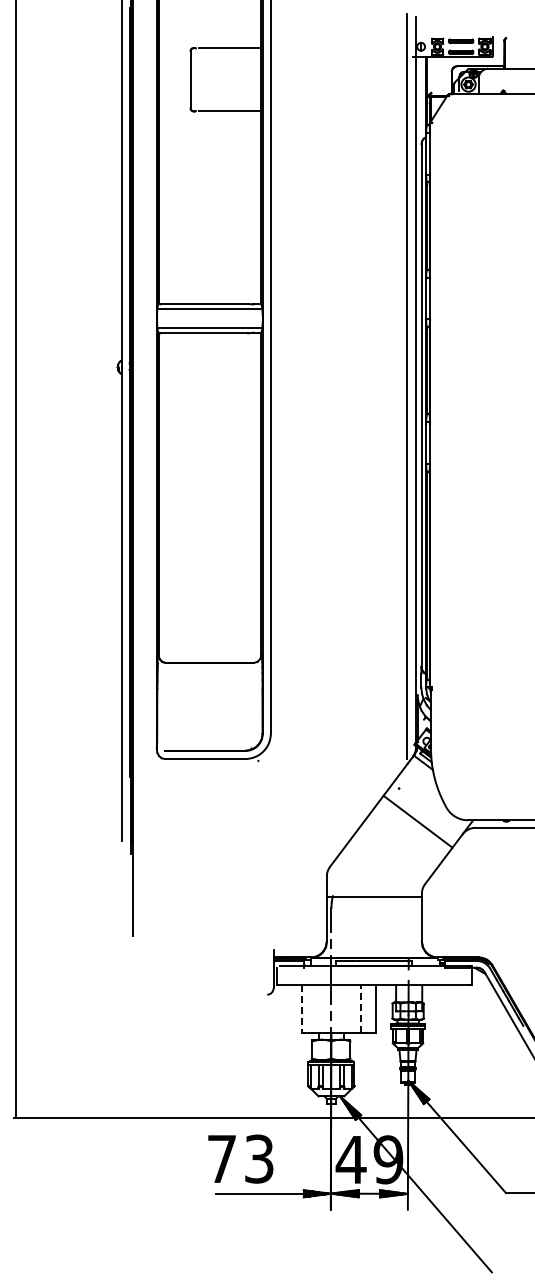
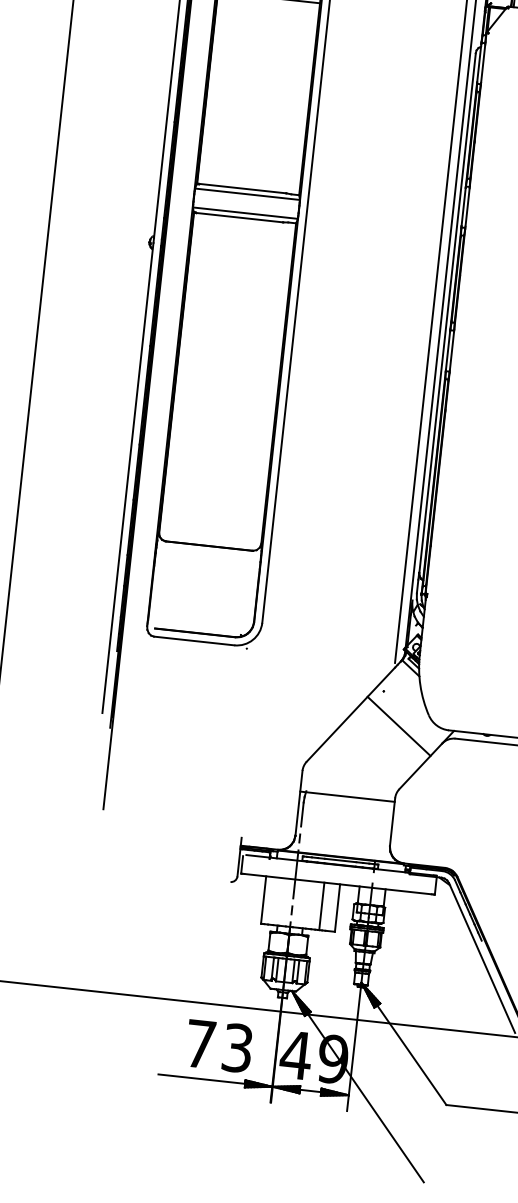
line: (302, 1009) -> (263, 900), dashed -> solid
line: (360, 1009) -> (321, 906), dashed -> solid
text: (240, 1158) -> (219, 1045), moved

